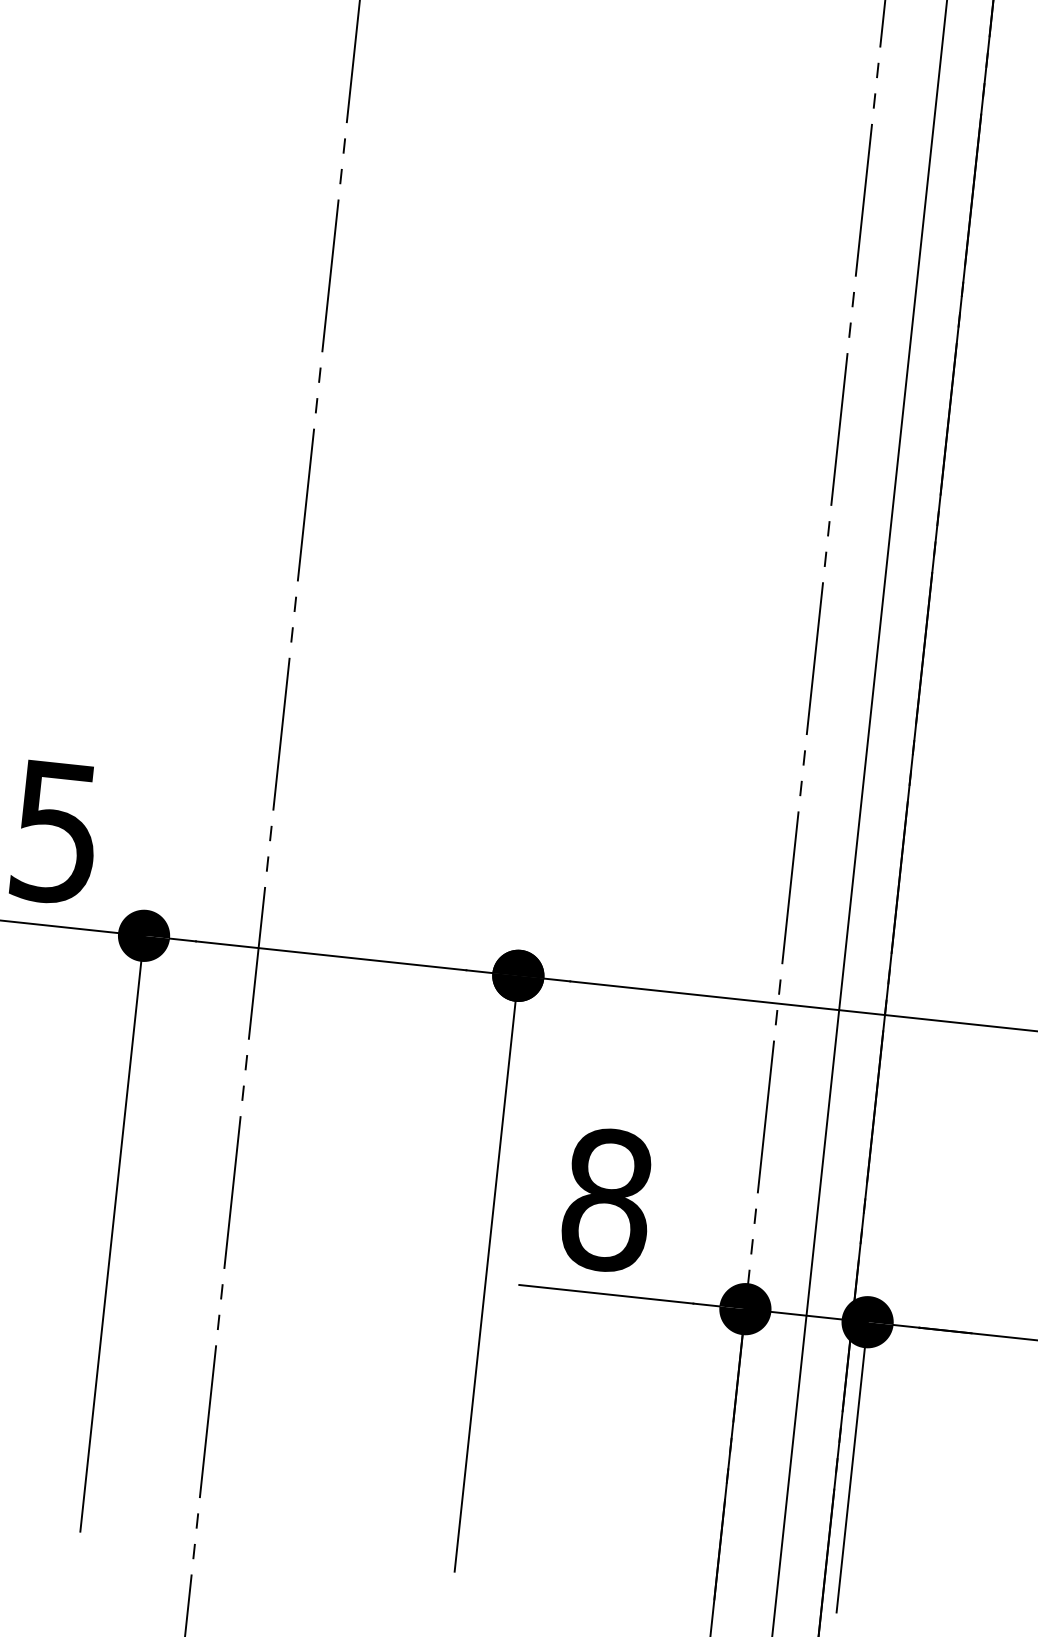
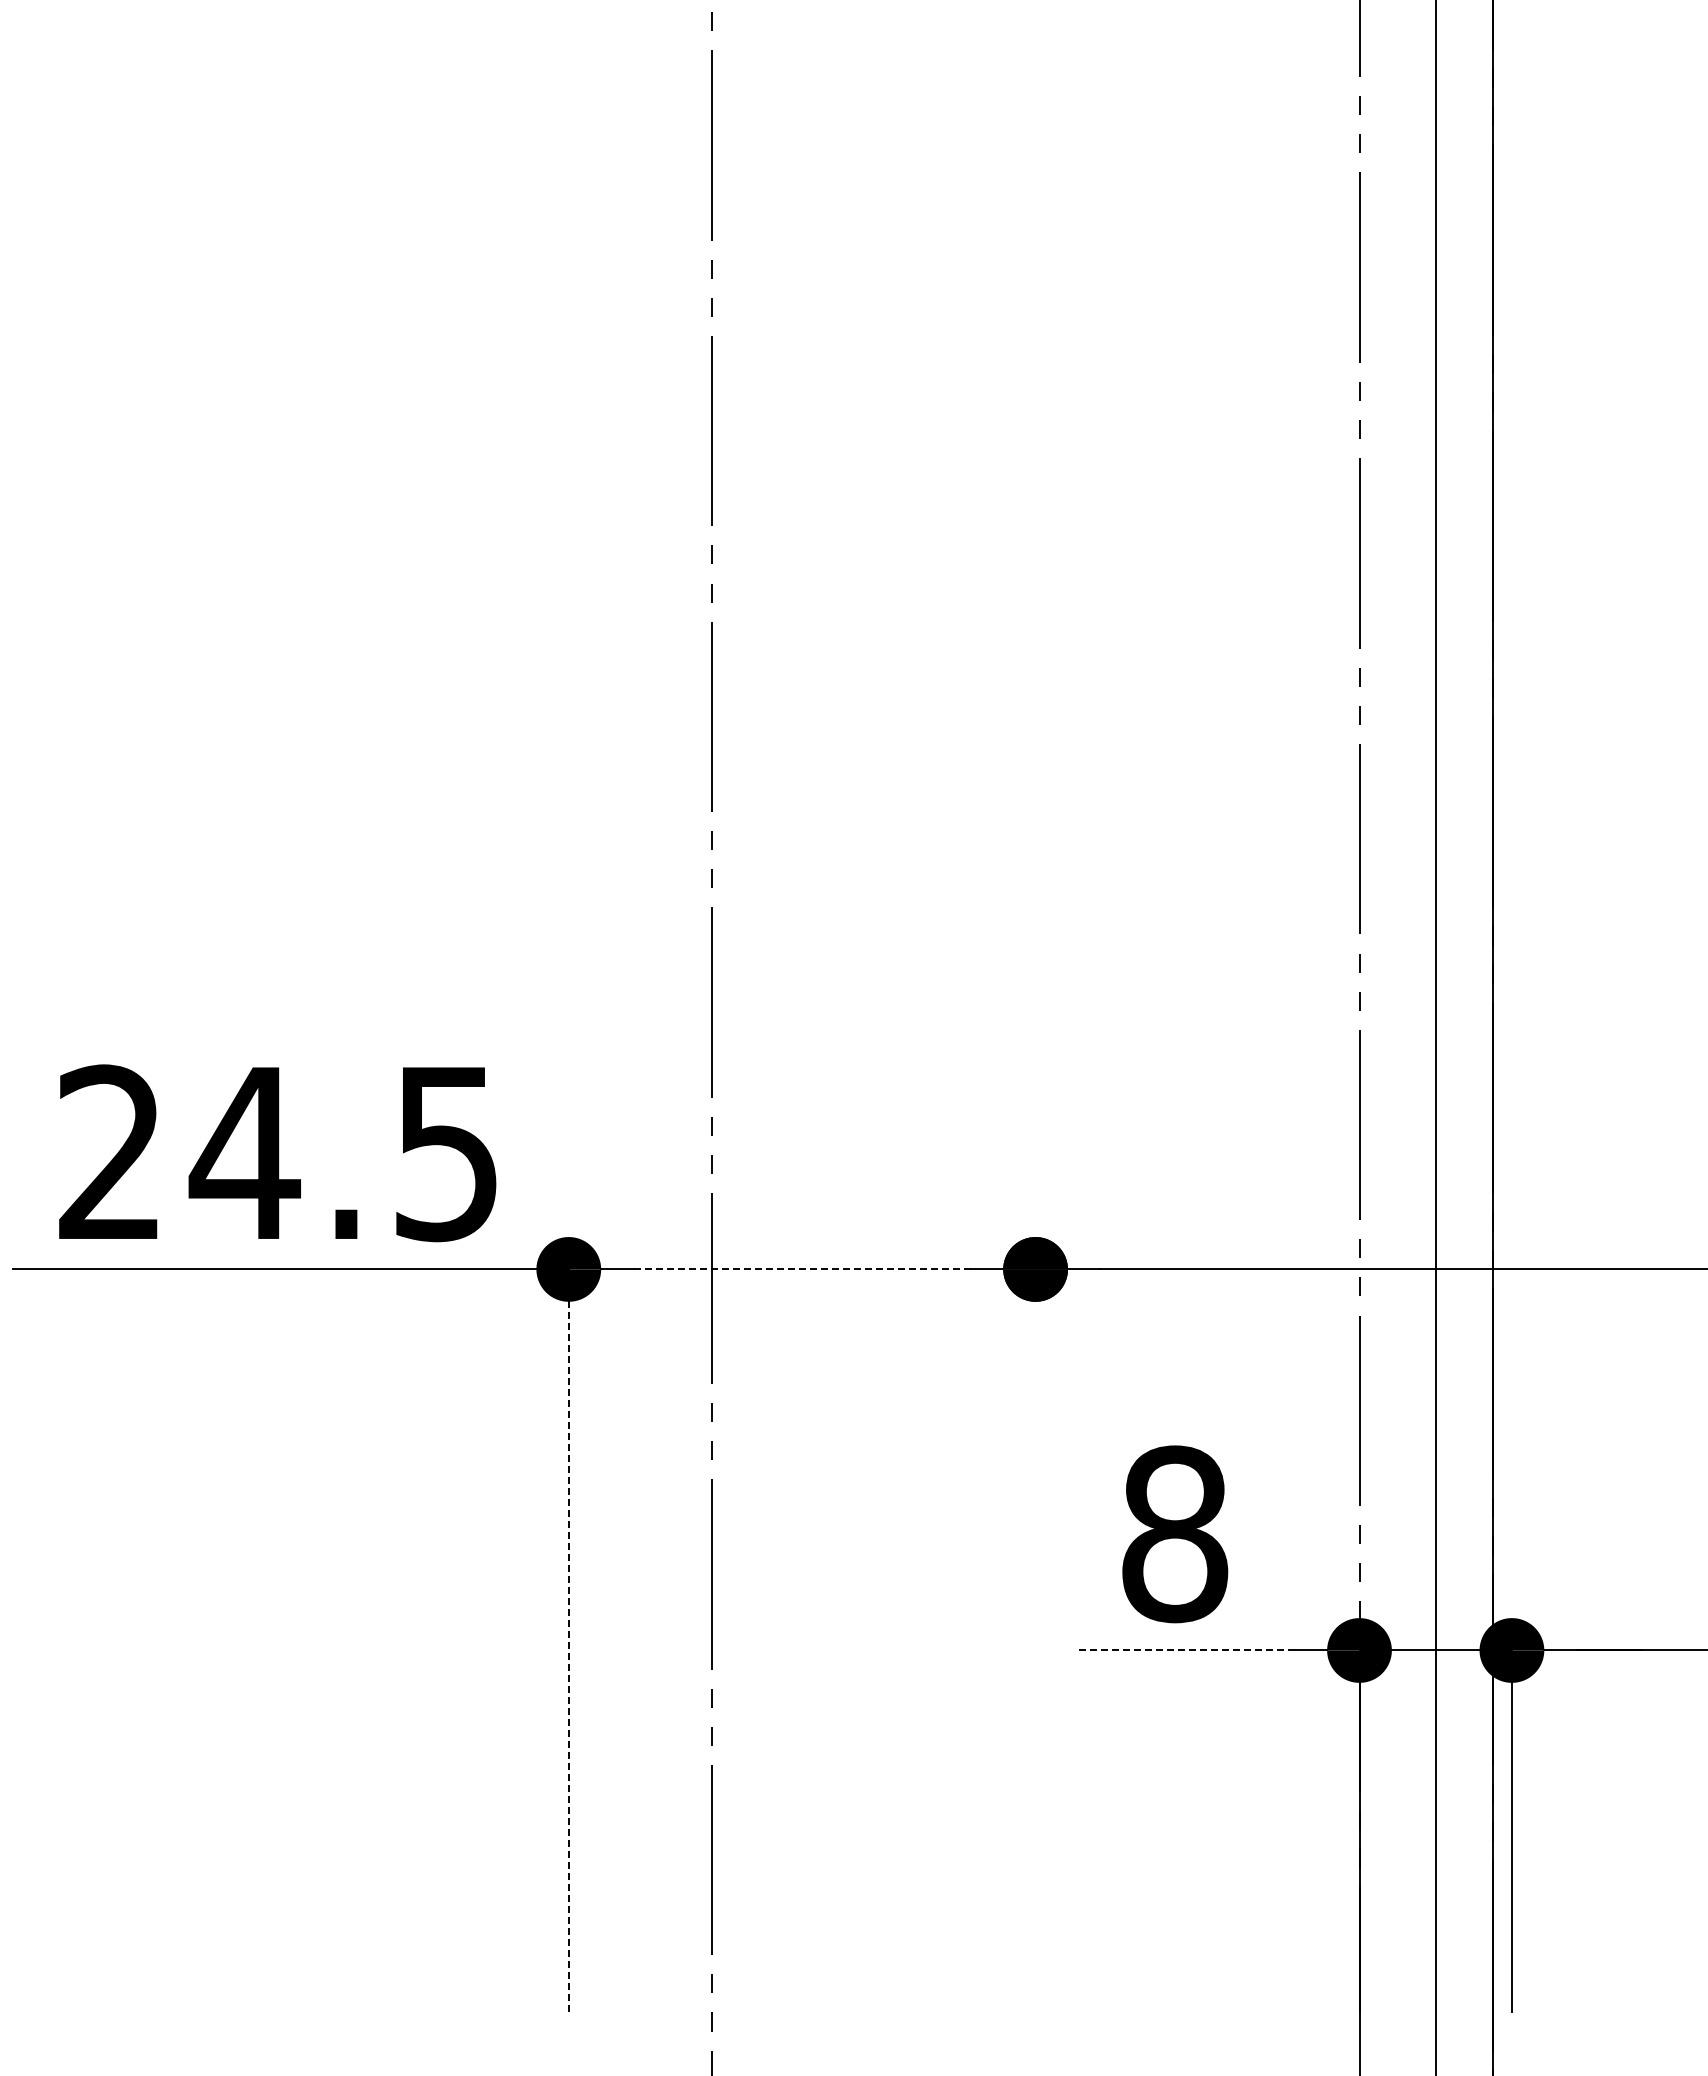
line: (331, 955) -> (802, 1269), solid -> dashed
line: (112, 1225) -> (568, 1630), solid -> dashed
line: (487, 1266) -> (1035, 1631), removed
line: (606, 1294) -> (1186, 1650), solid -> dashed

